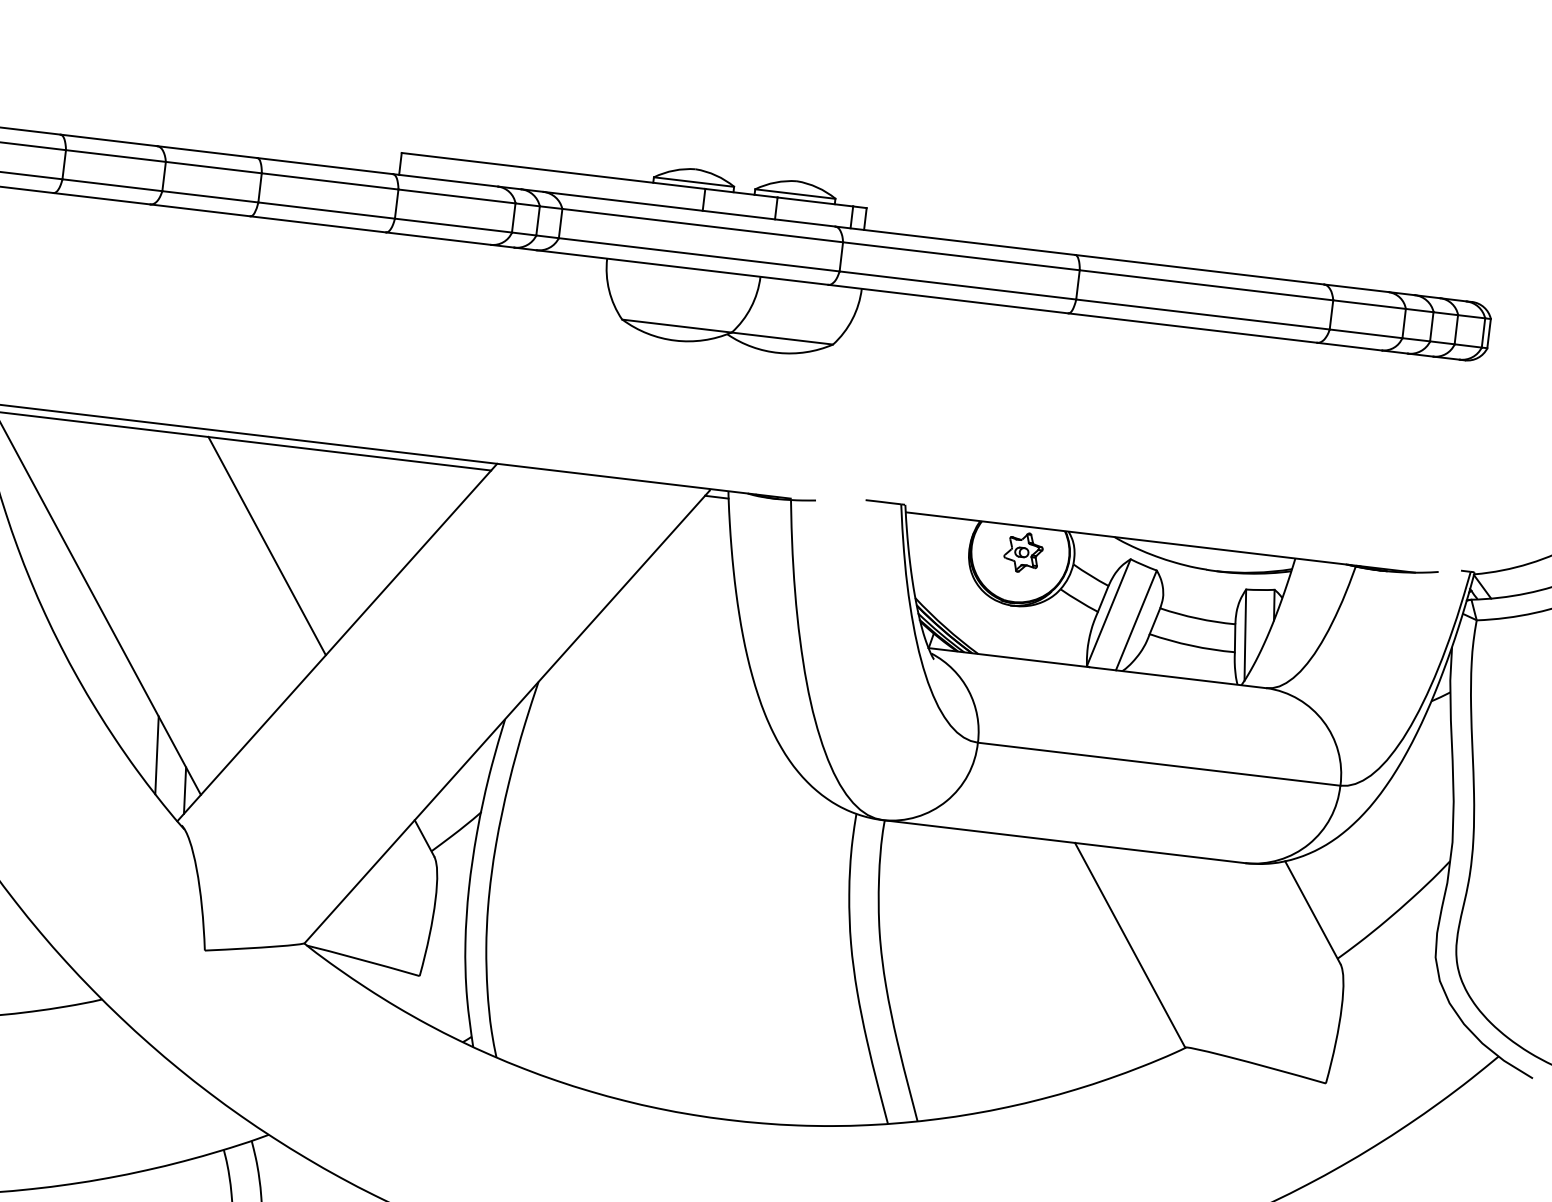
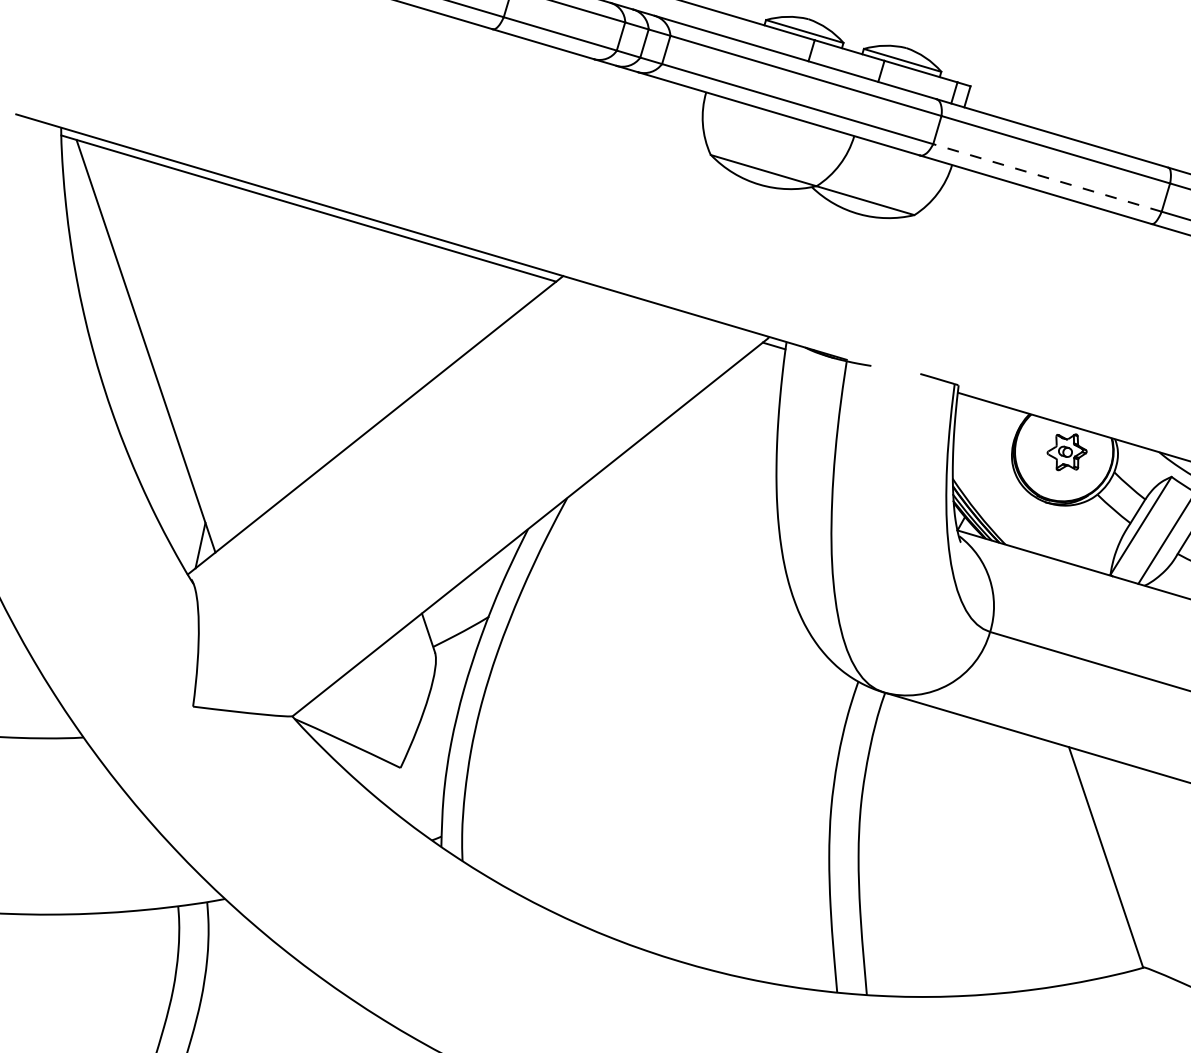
line: (957, 285) -> (1047, 177), solid -> dashed
line: (266, 545) -> (322, 317), removed
line: (156, 755) -> (178, 506), removed

